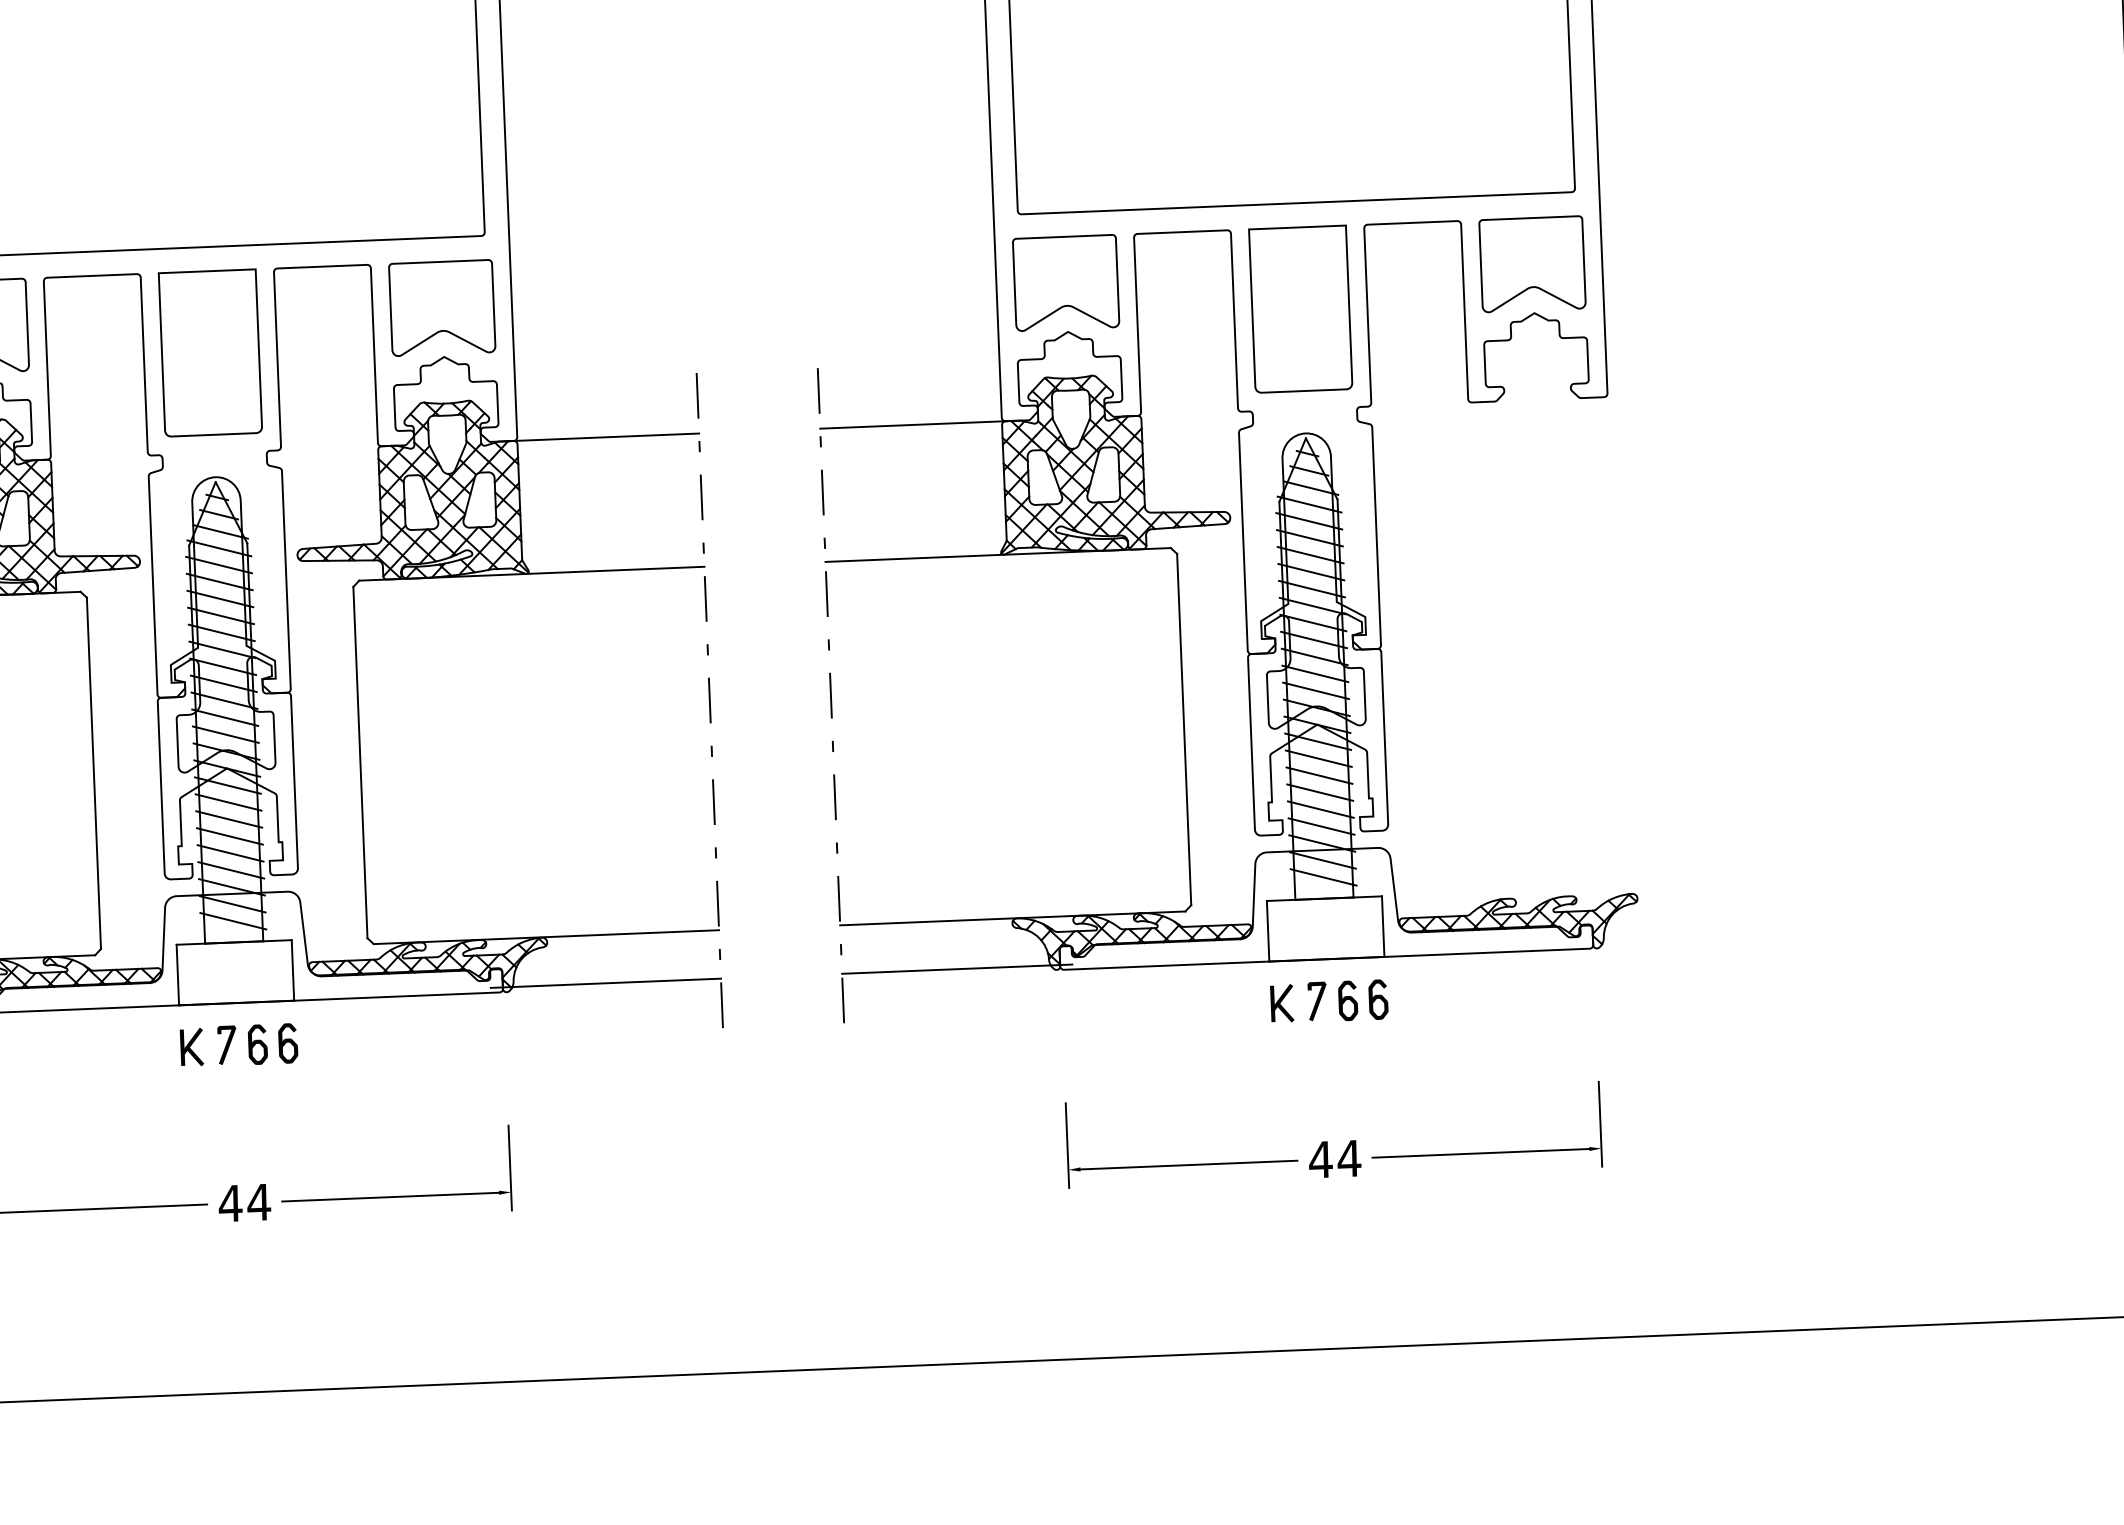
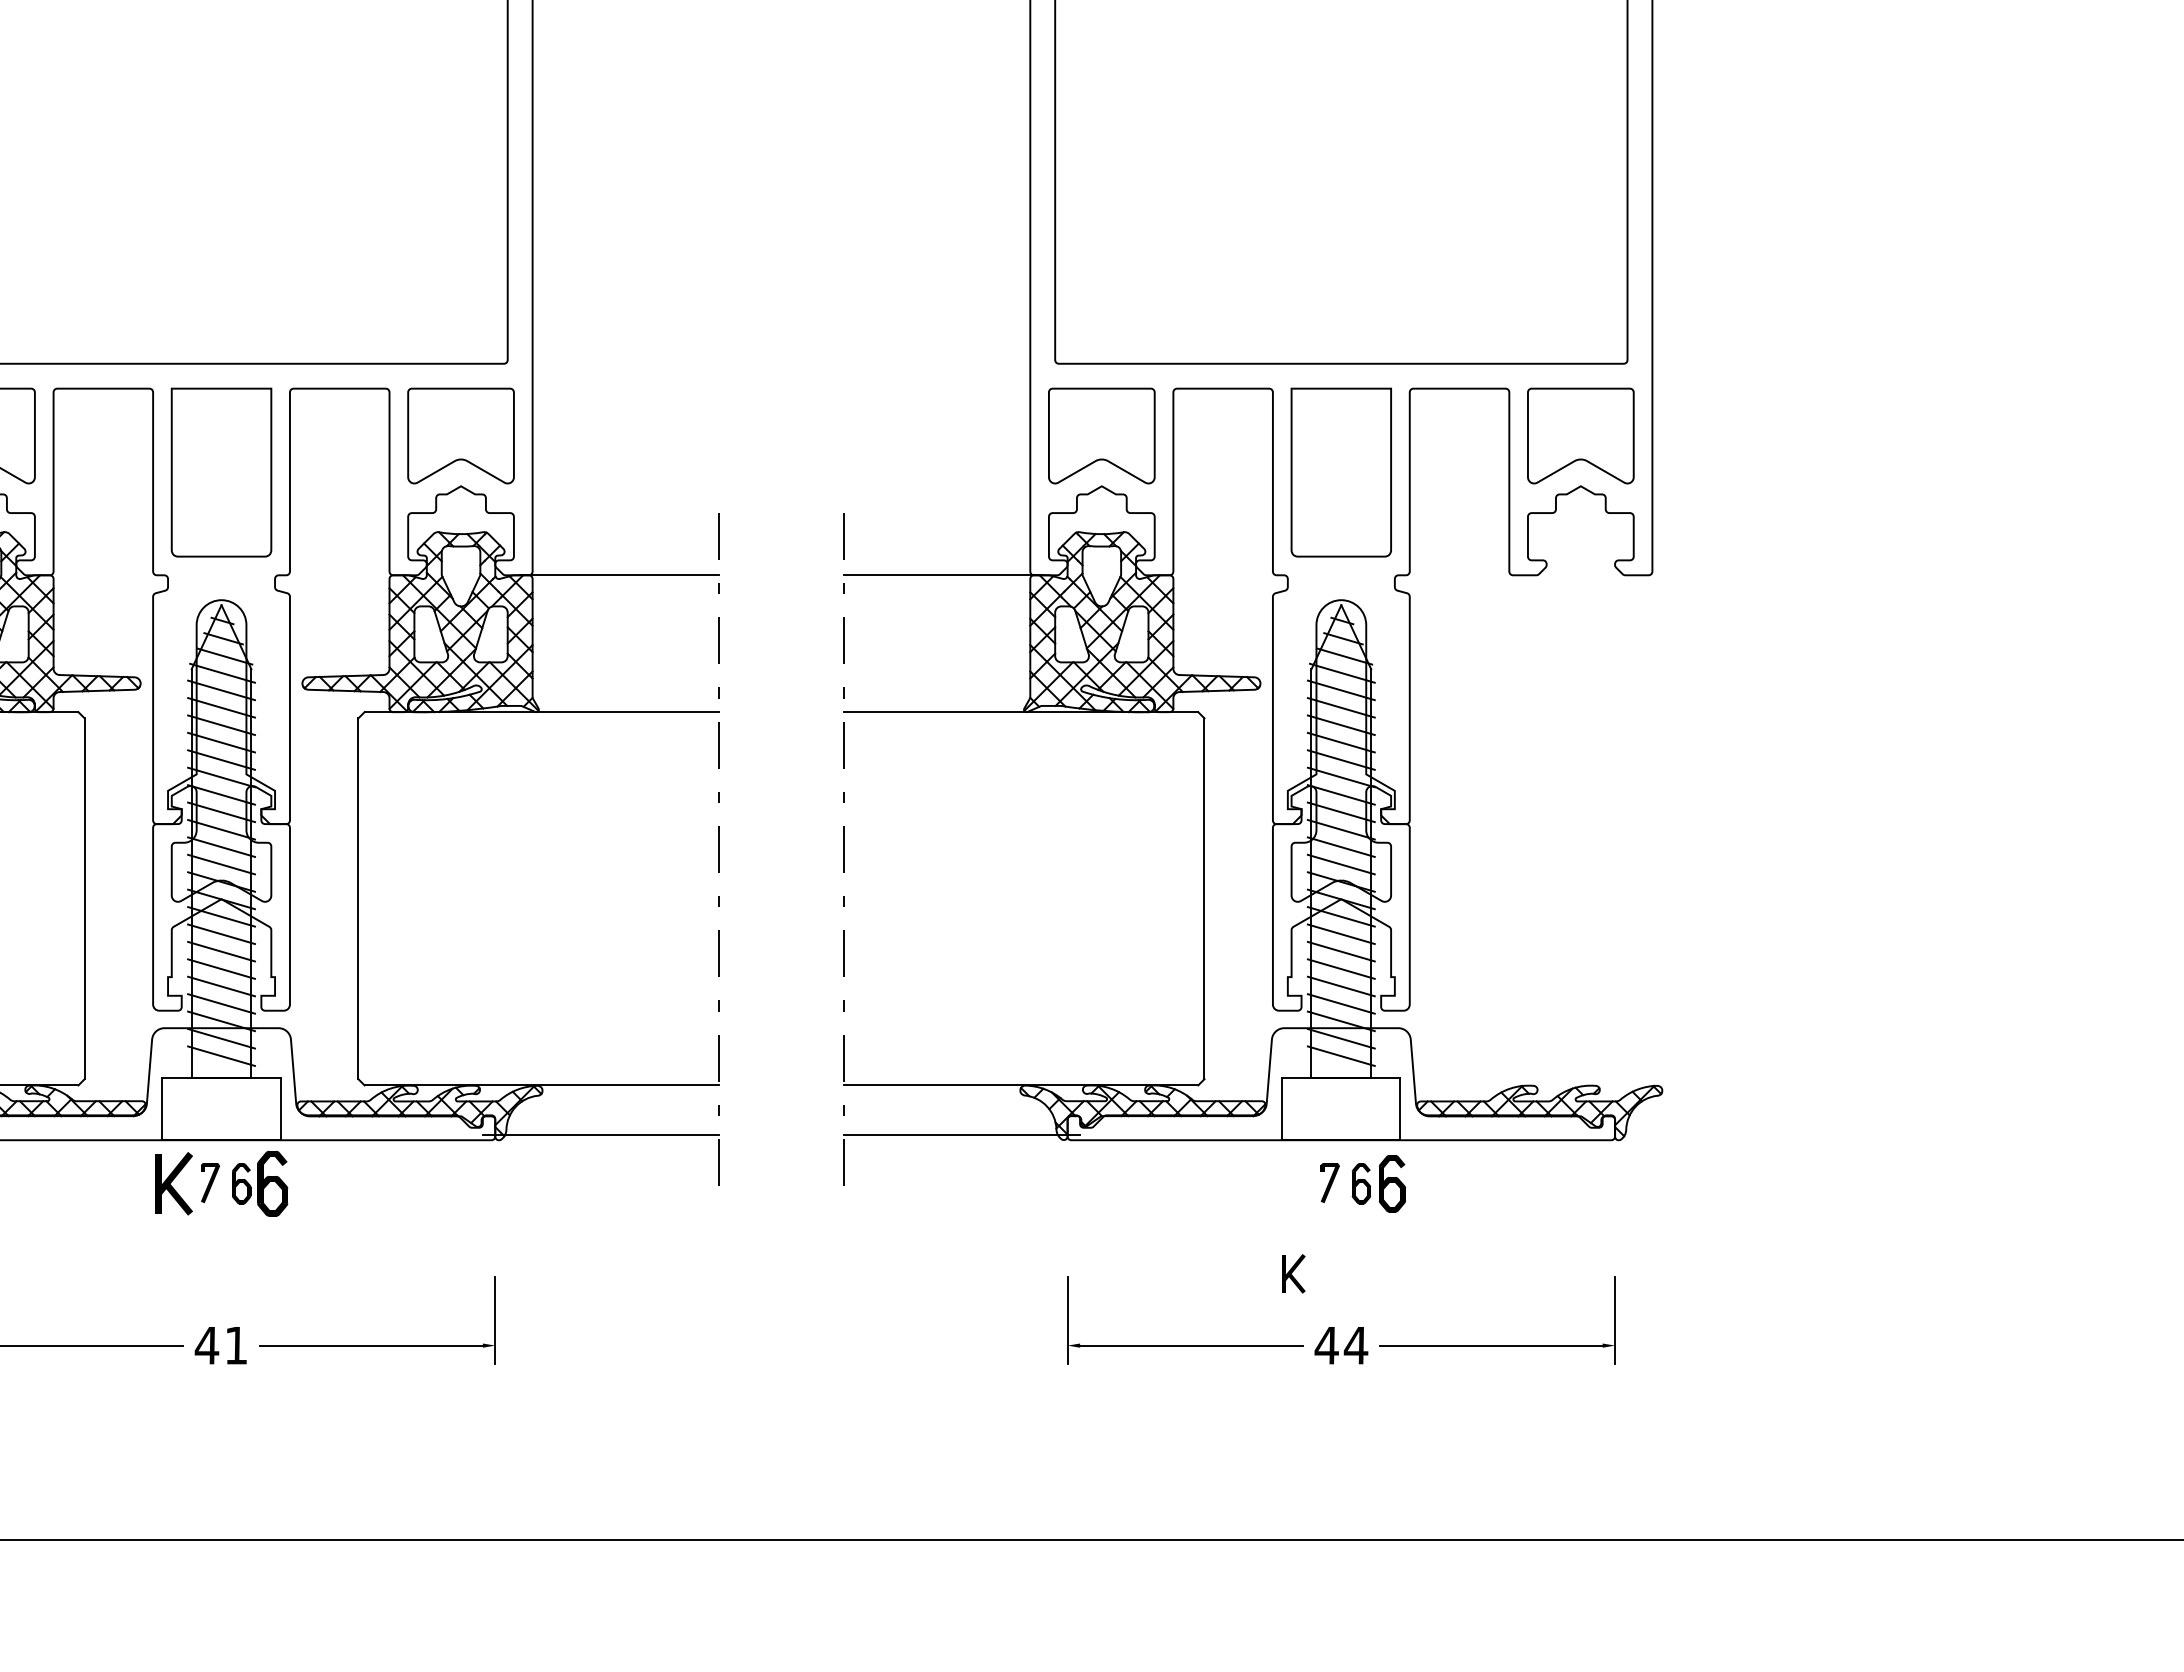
part: (1378, 999) -> (1392, 1183), size x1.4
part: (1281, 1003) -> (1293, 1273), moved
part: (287, 1043) -> (272, 1183), size x1.6
part: (191, 1047) -> (173, 1183), size x1.6
text: (259, 1202) -> (236, 1345), 44 -> 41

